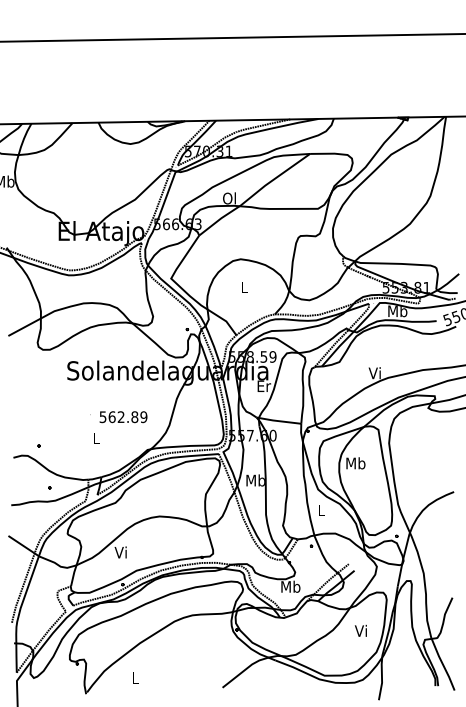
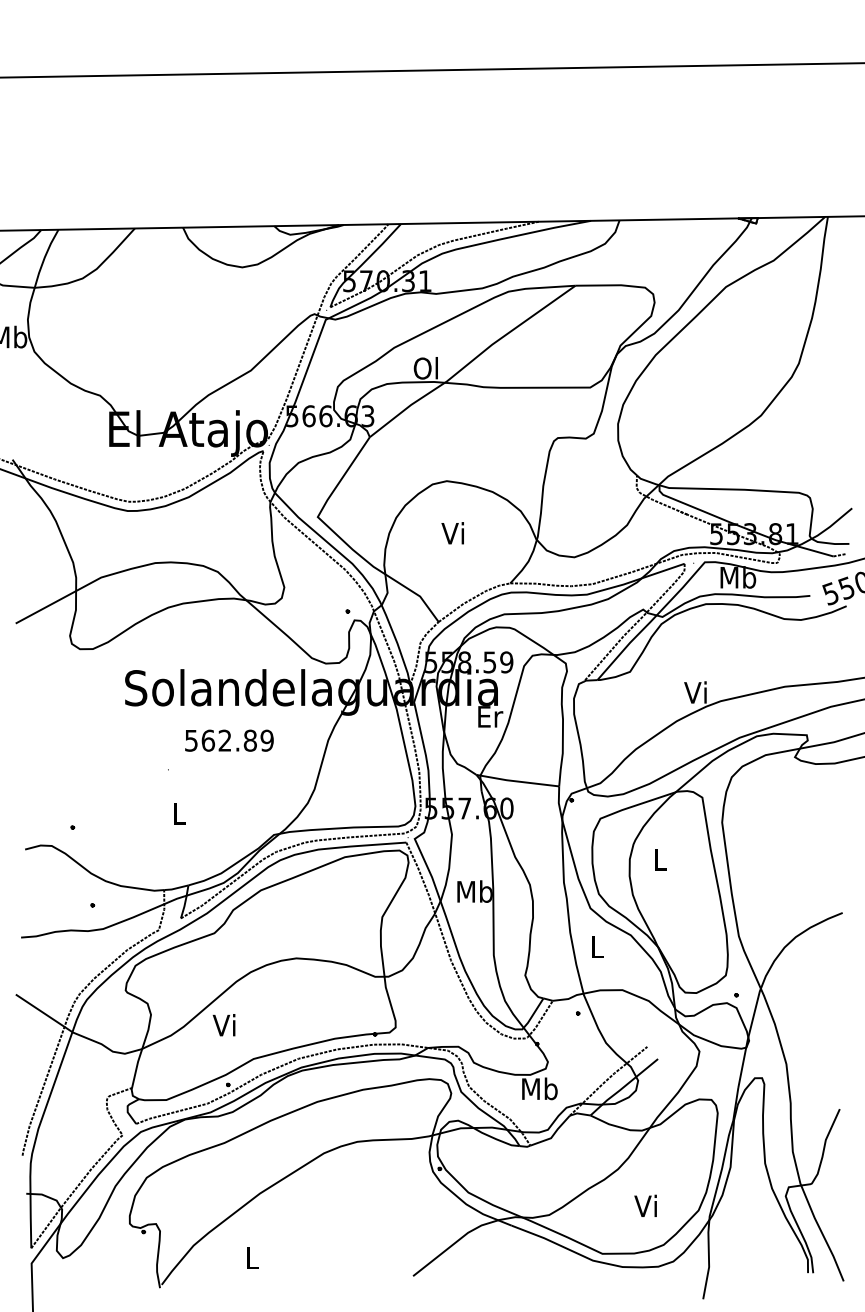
text: (243, 287) -> (451, 533), L -> Vi
text: (123, 417) -> (229, 741), moved
text: (355, 463) -> (659, 860), Mb -> L
text: (360, 630) -> (644, 1205), moved

